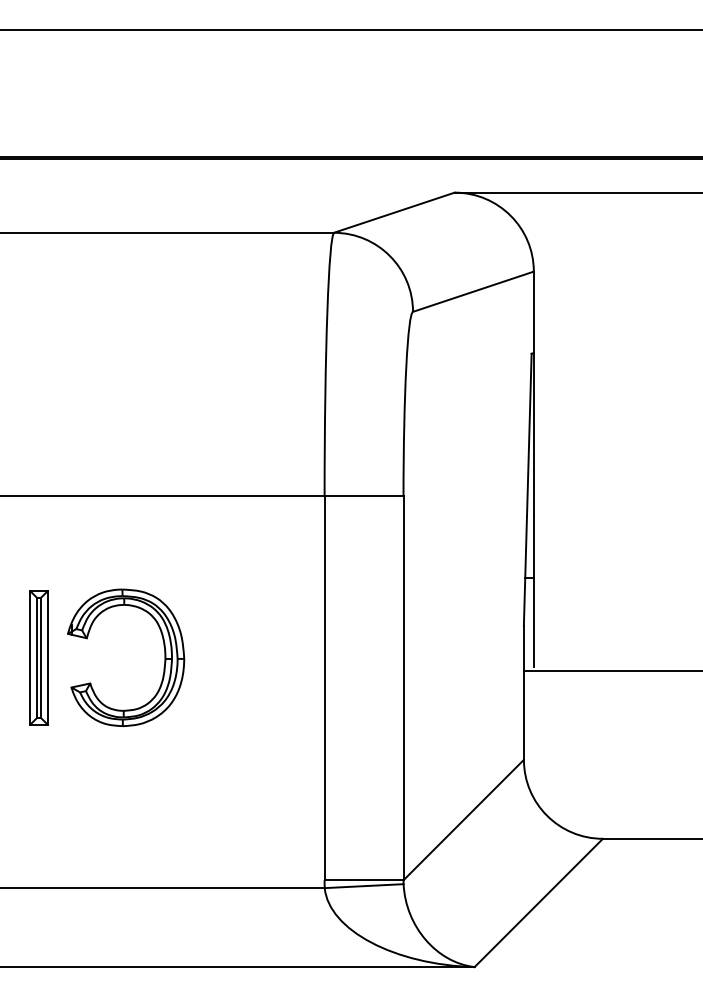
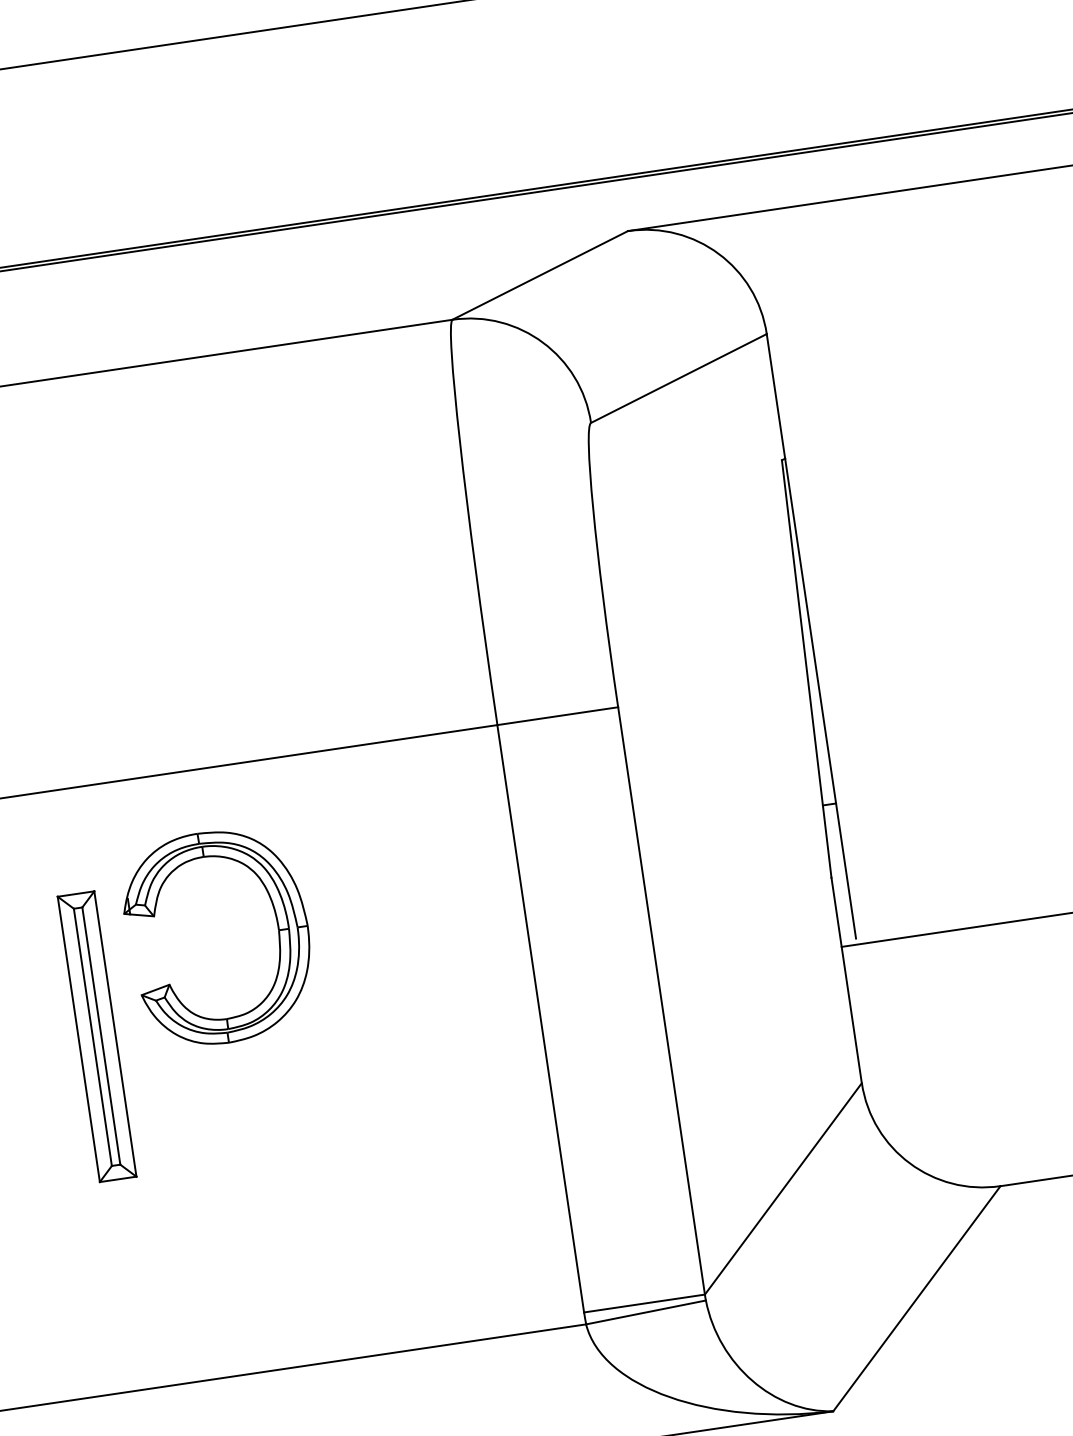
part: (38, 657) -> (96, 1036), size x1.4
part: (164, 657) -> (277, 928), moved

